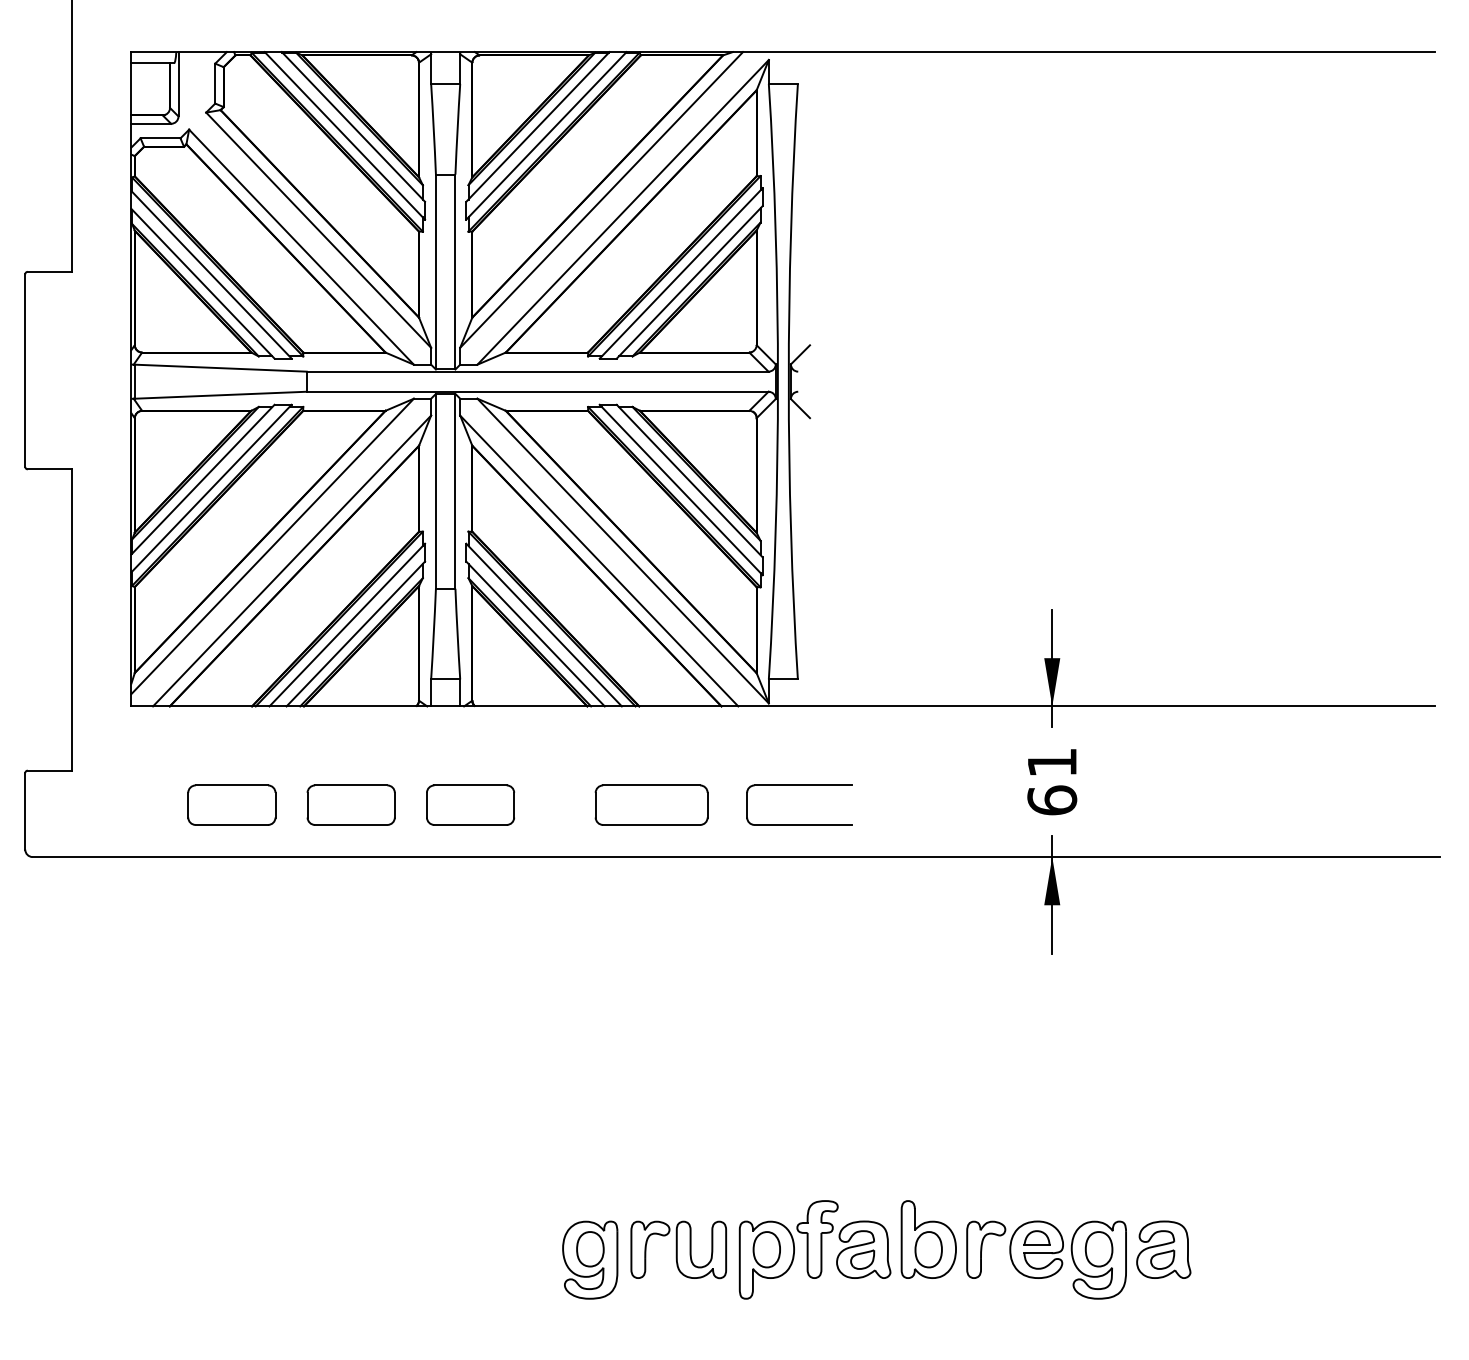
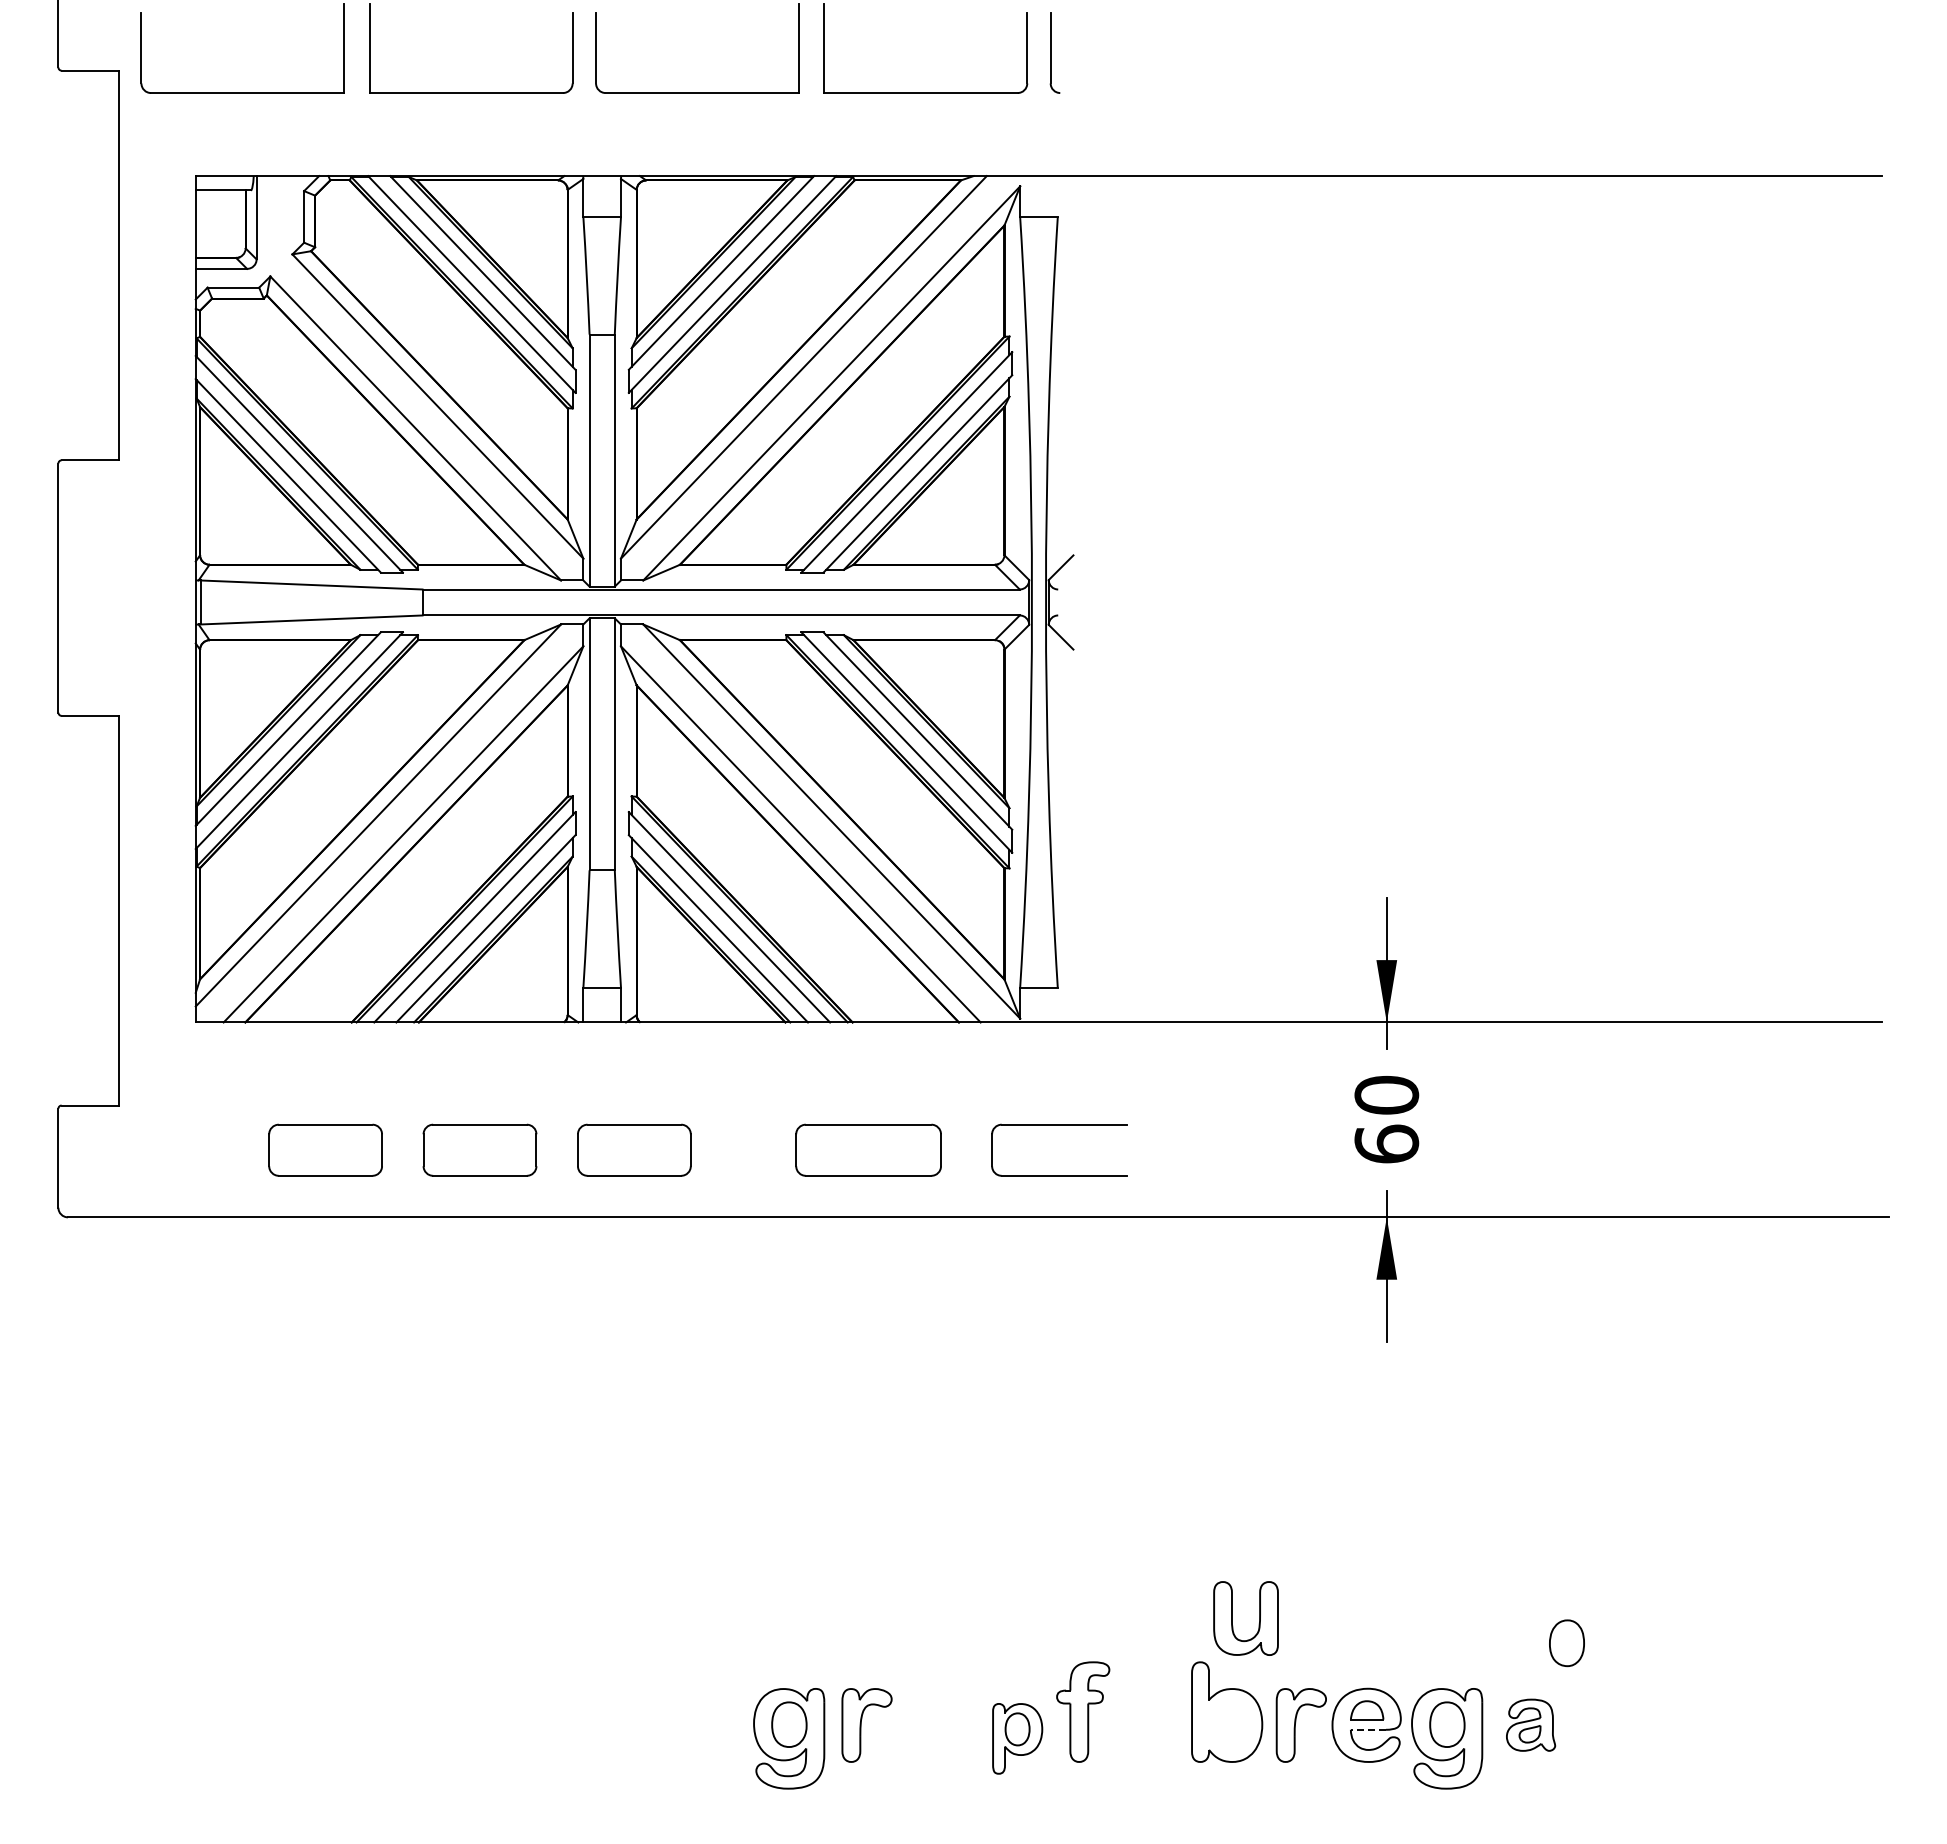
text: (1052, 762) -> (1386, 1095), 61 -> 60
part: (690, 1249) -> (1232, 1618), moved
part: (863, 1249) -> (1142, 1724), removed
part: (928, 1249) -> (1566, 1643), moved
part: (1163, 1249) -> (1530, 1724), size x0.7
line: (1038, 1253) -> (1368, 1729), solid -> dashed
part: (766, 1259) -> (1017, 1738), size x0.7

